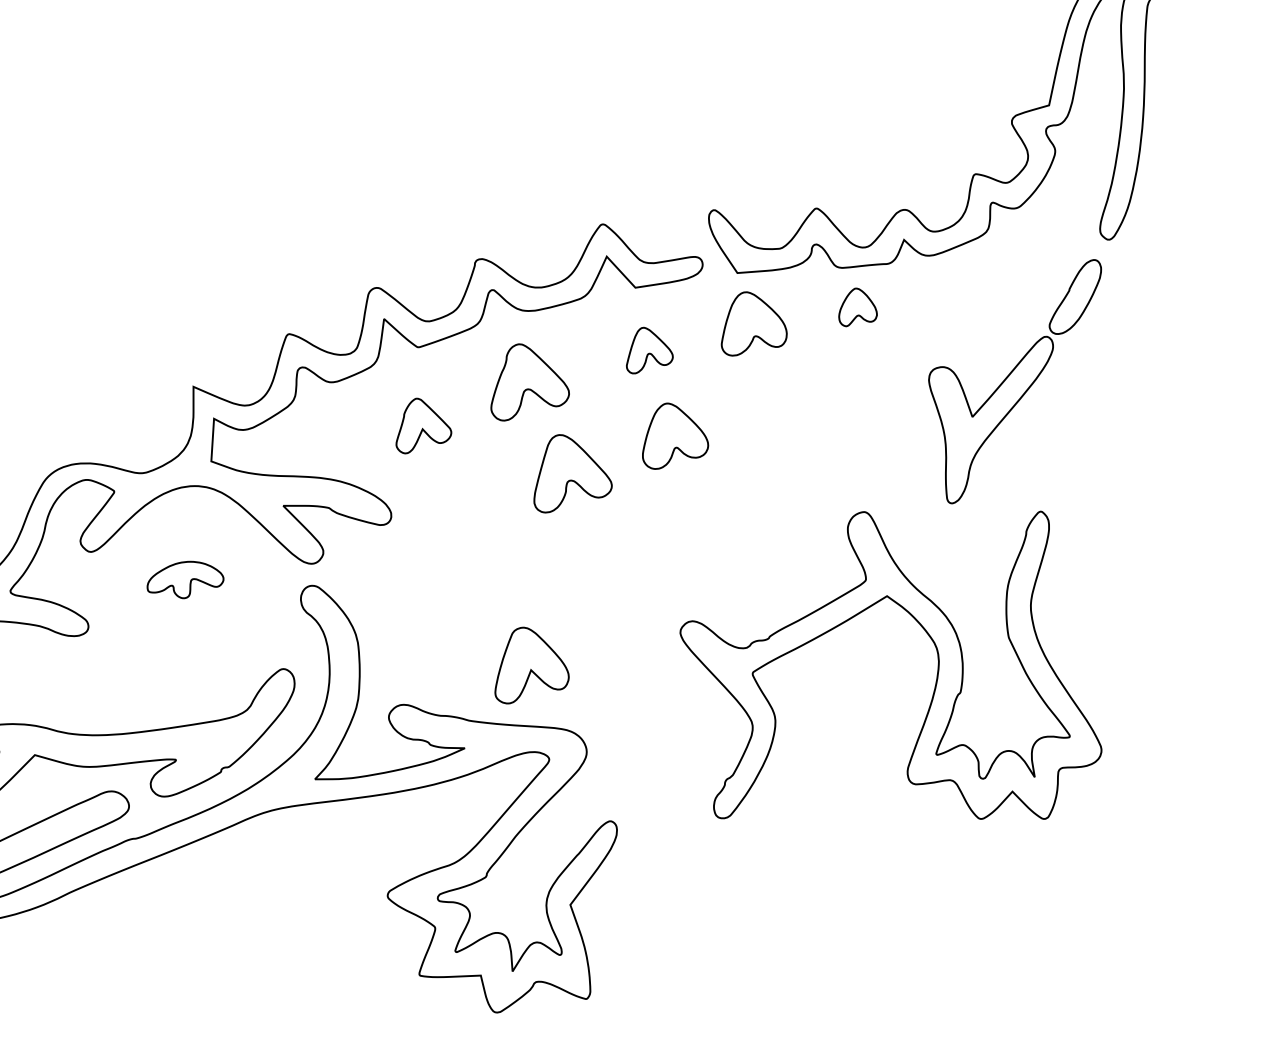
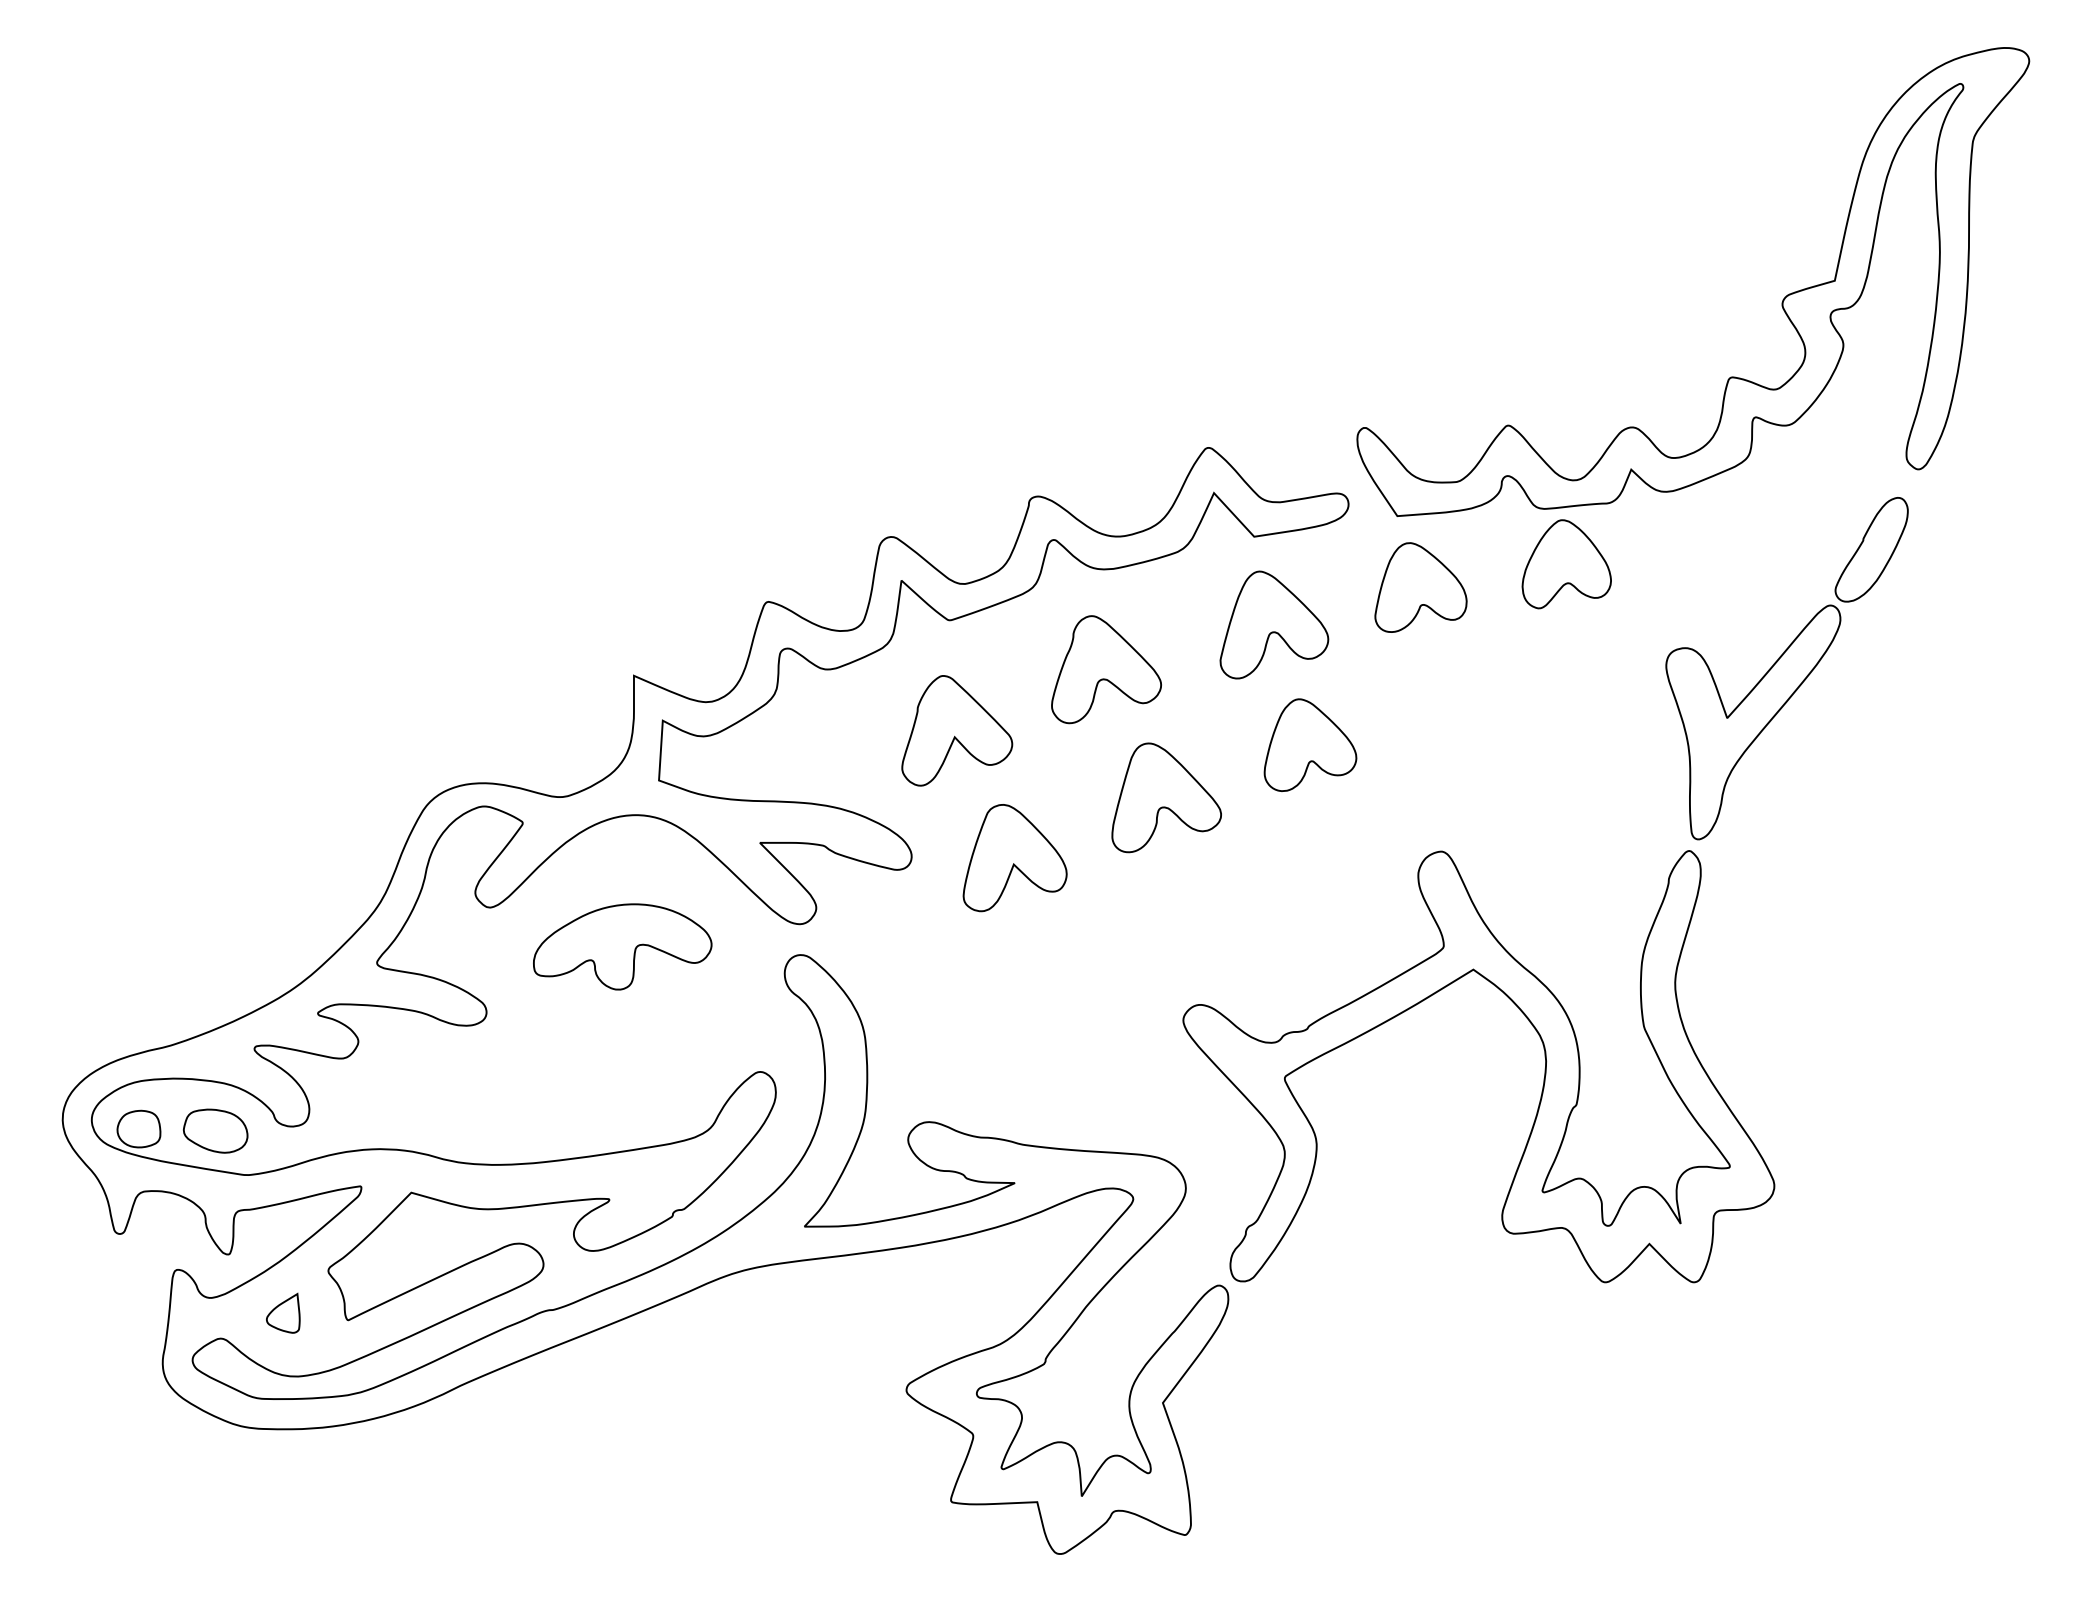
part: (857, 307) -> (1566, 564), size x1.67
part: (649, 350) -> (1274, 624), size x1.67
part: (424, 425) -> (957, 730), size x1.43
part: (185, 579) -> (622, 946), size x1.67
part: (531, 665) -> (1014, 858), moved
part: (937, 667) -> (1544, 1069), moved

